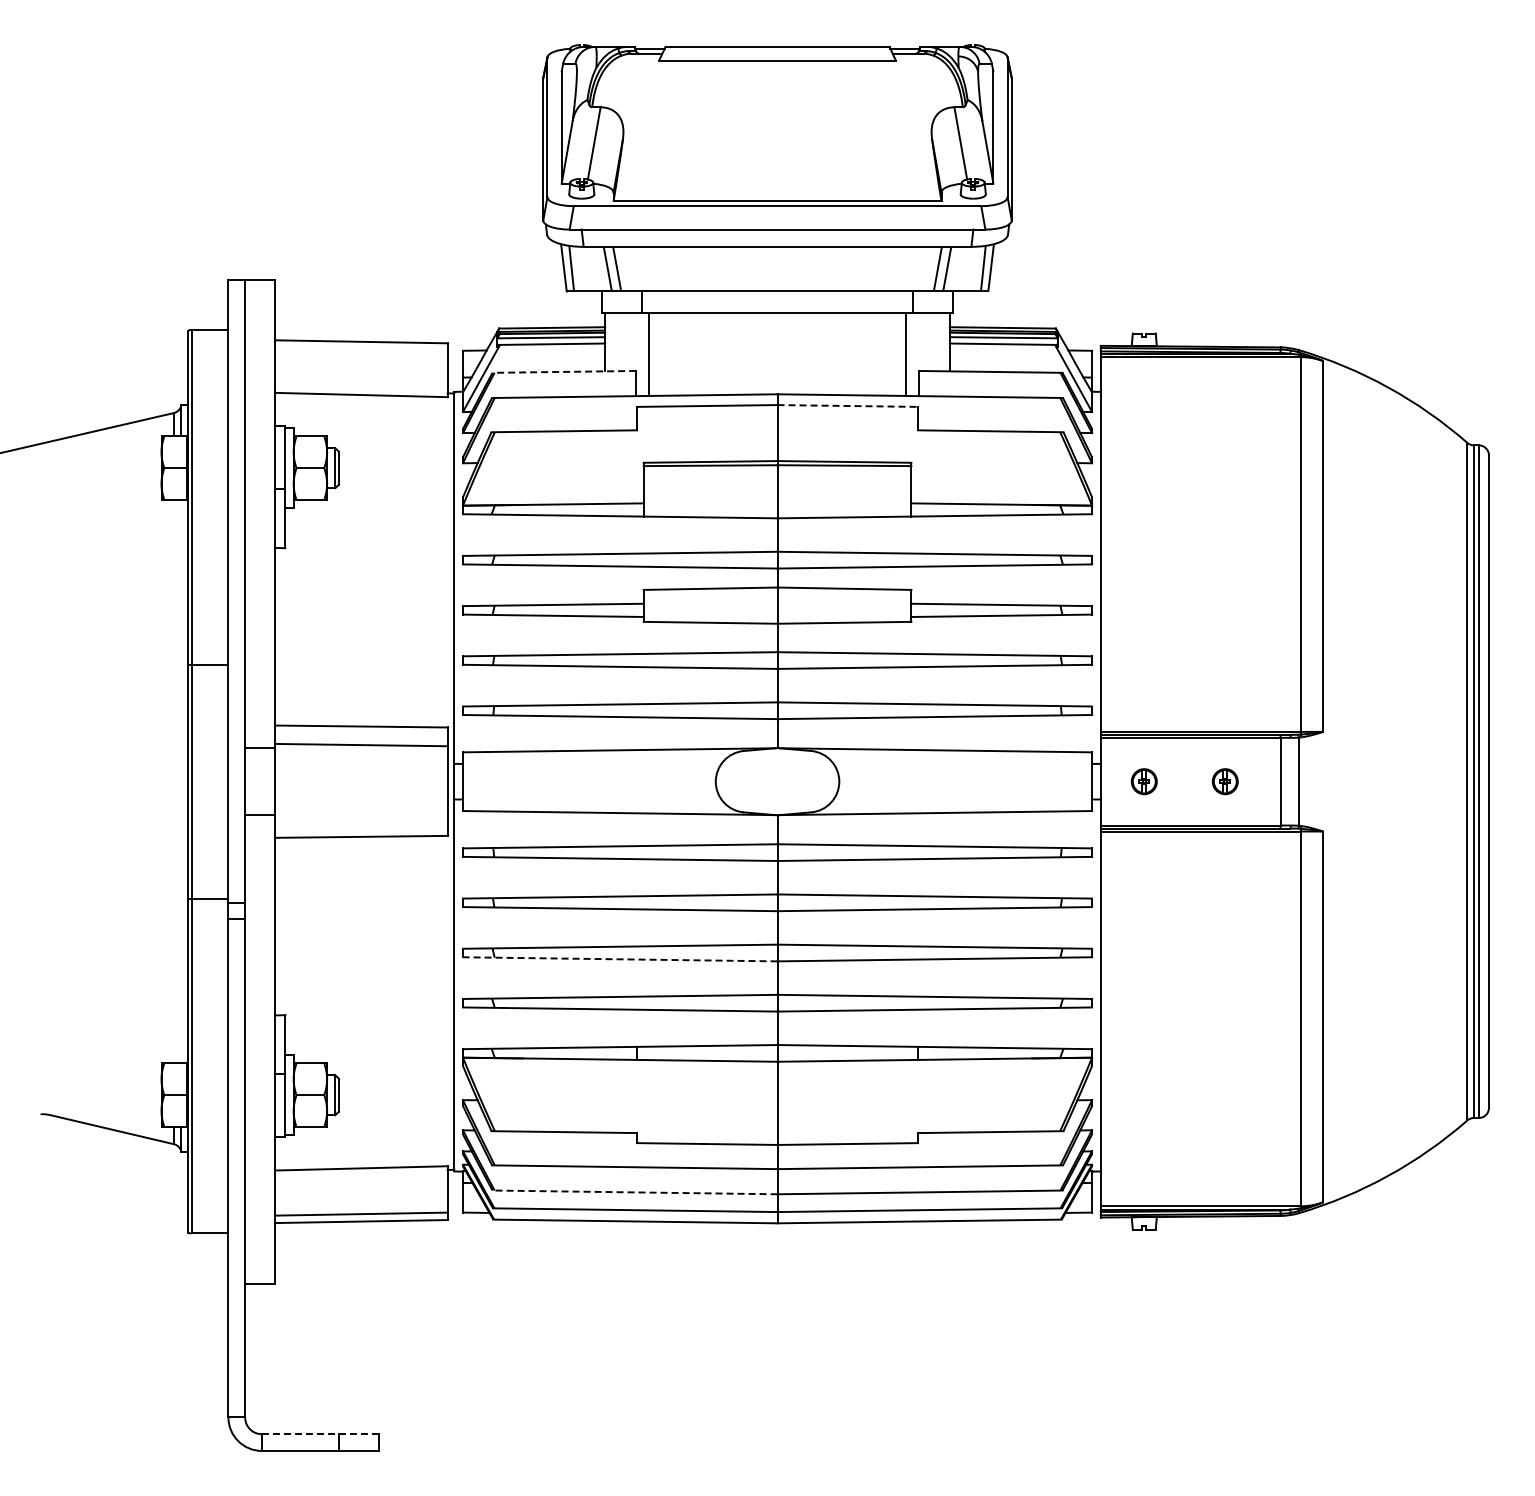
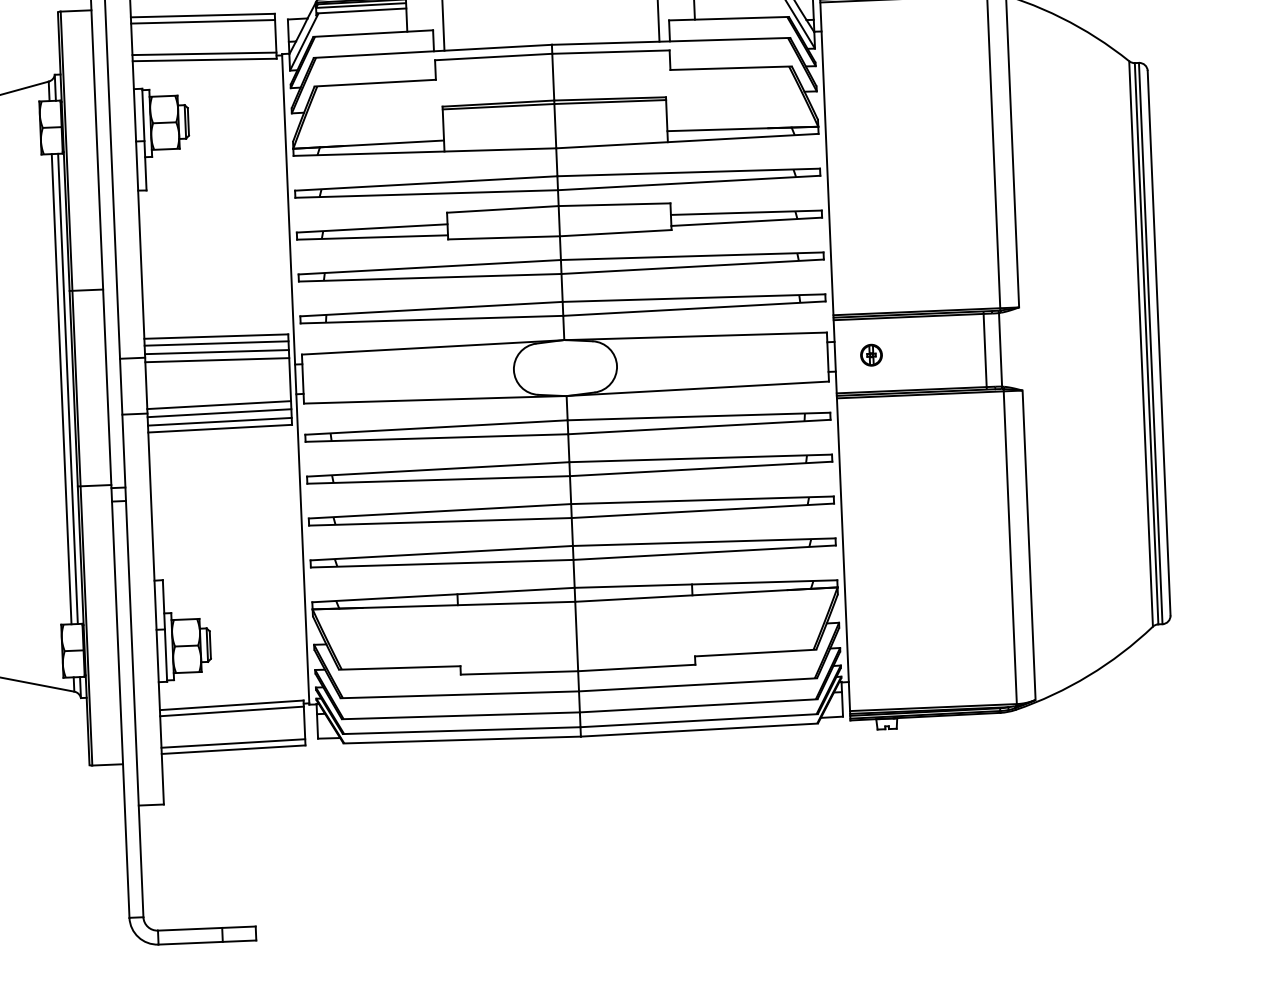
line: (361, 348) -> (203, 21), added
line: (564, 371) -> (373, 33), dashed -> solid
line: (361, 387) -> (204, 53), added
line: (848, 406) -> (611, 52), dashed -> solid
line: (361, 734) -> (216, 343), added
line: (361, 754) -> (217, 359), added
line: (173, 781) -> (61, 389), added
line: (181, 781) -> (68, 388), added
part: (1224, 781) -> (938, 352), removed
line: (361, 808) -> (219, 405), added
line: (361, 818) -> (219, 413), added
line: (361, 828) -> (219, 421), added
line: (619, 959) -> (439, 521), dashed -> solid
line: (361, 1175) -> (232, 711), added
line: (635, 1192) -> (461, 715), dashed -> solid
line: (320, 1434) -> (206, 928), dashed -> solid

